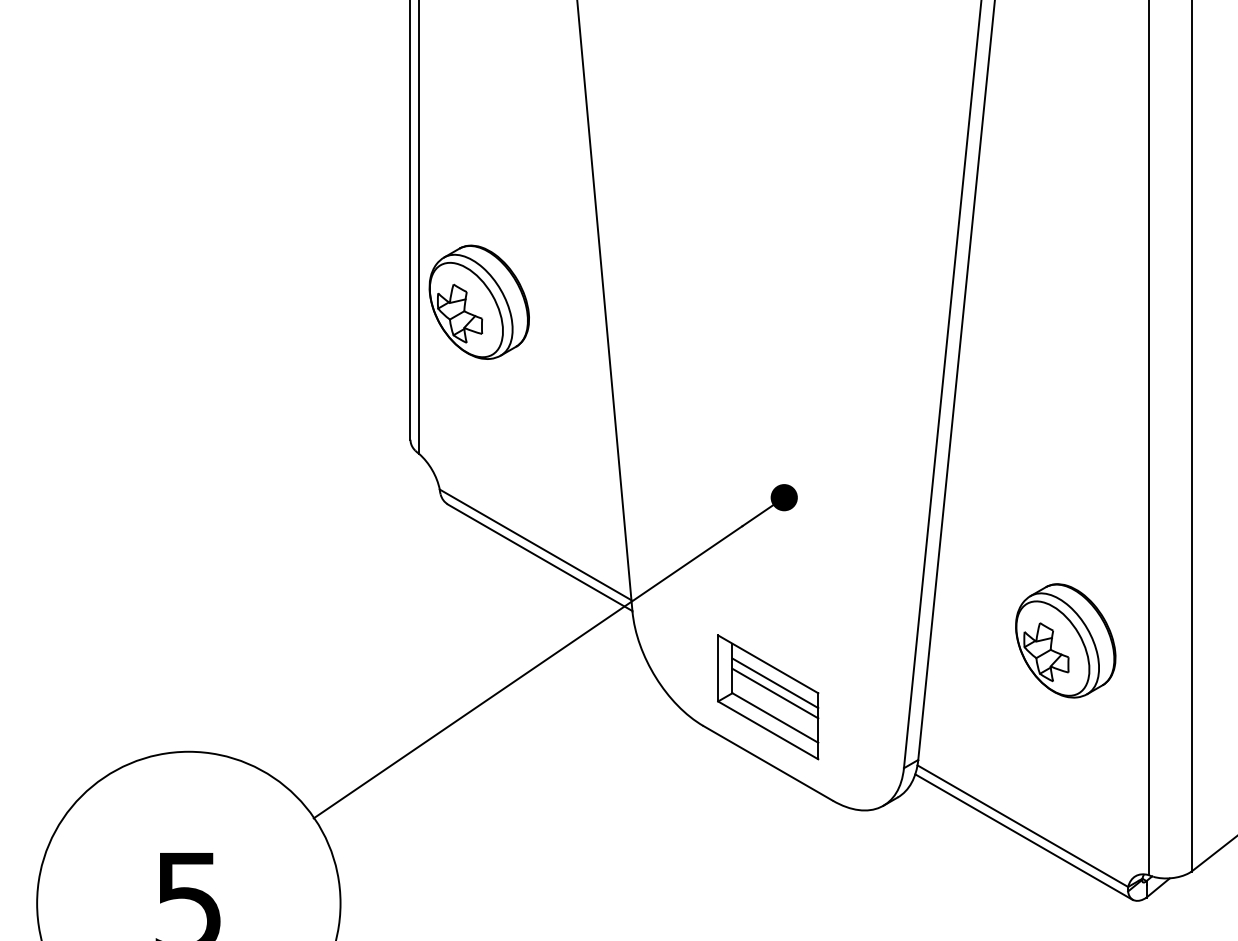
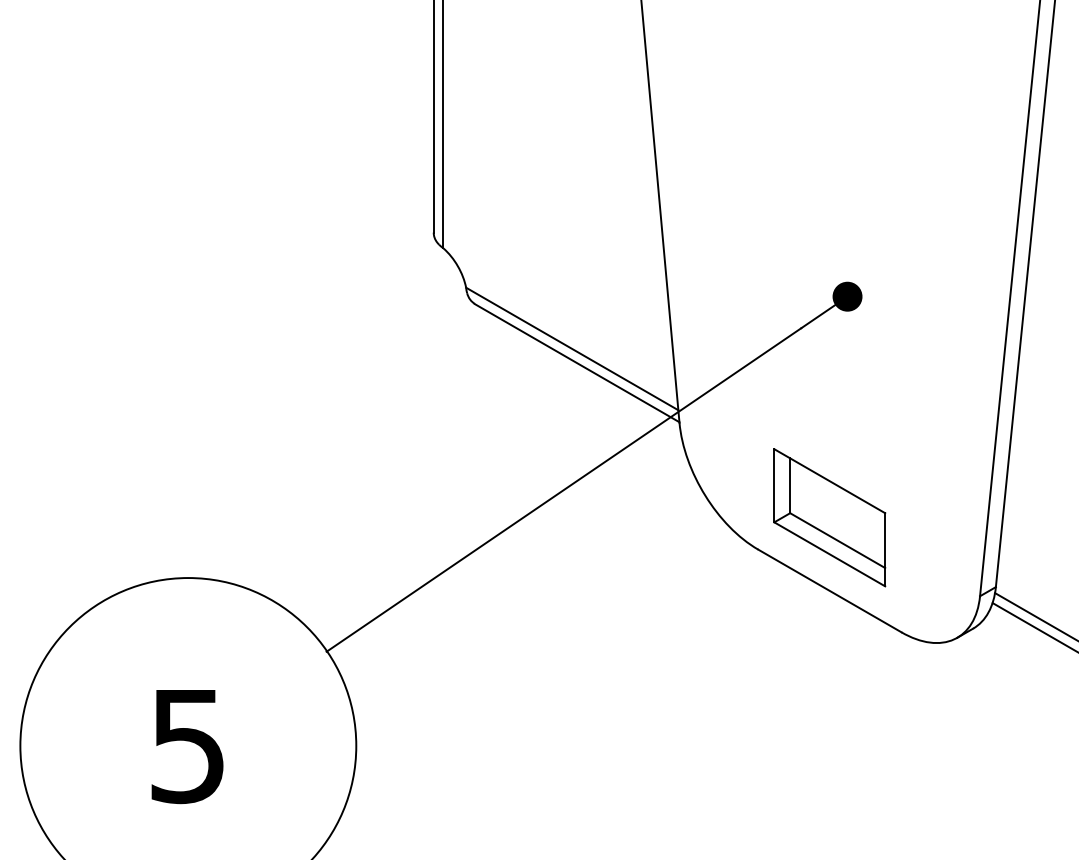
part: (478, 301) -> (509, 79), removed
line: (775, 683) -> (837, 502), removed
line: (775, 693) -> (837, 513), removed

